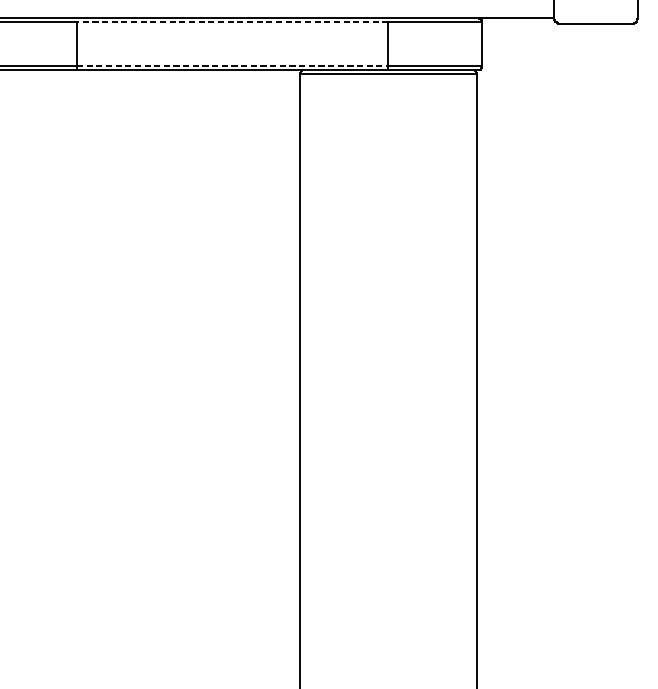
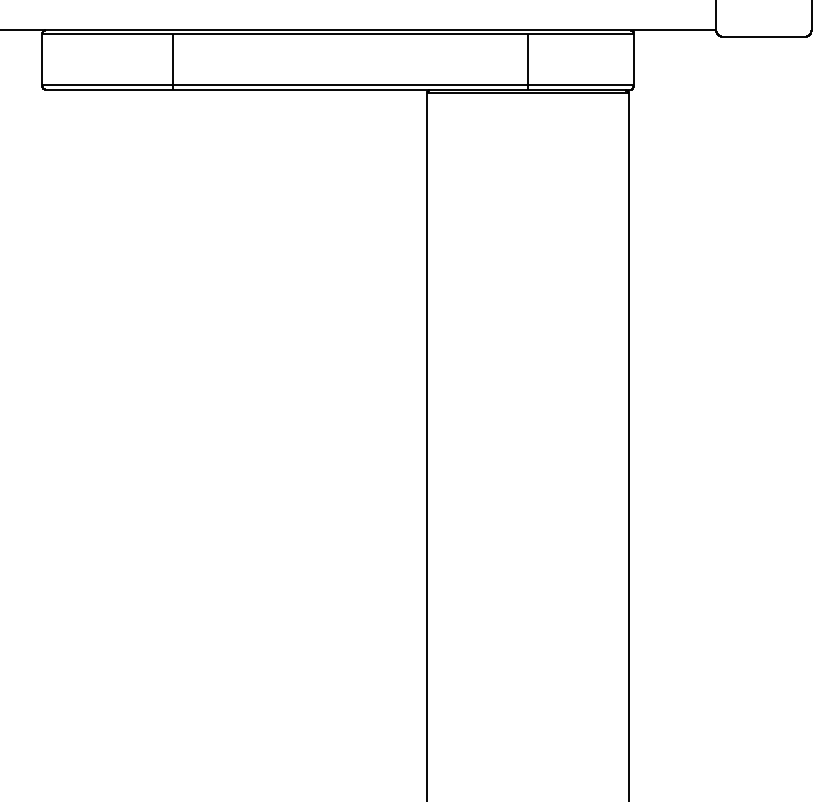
line: (231, 21) -> (349, 34), dashed -> solid
line: (232, 66) -> (350, 85), dashed -> solid

